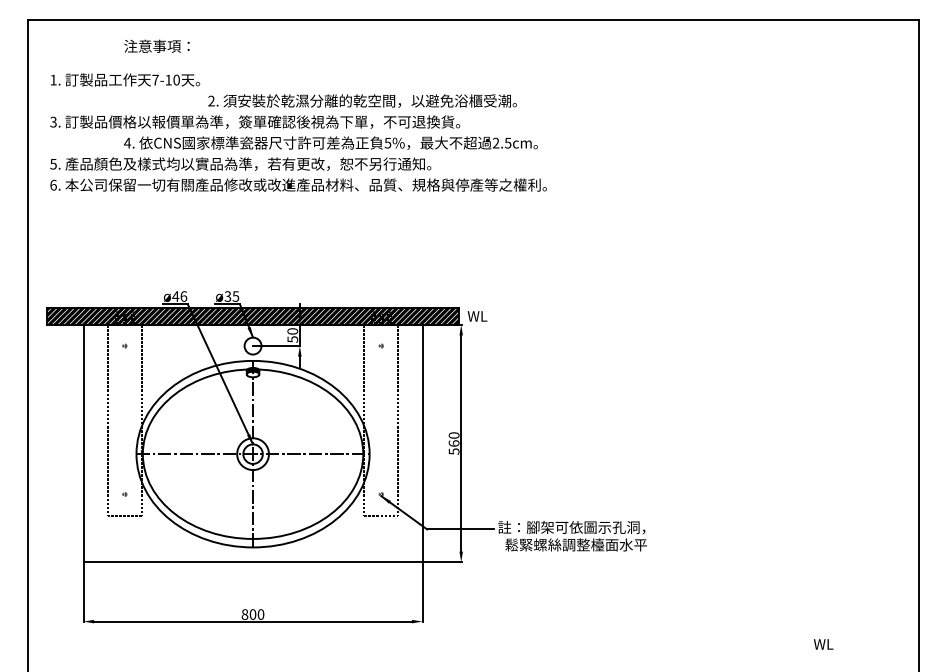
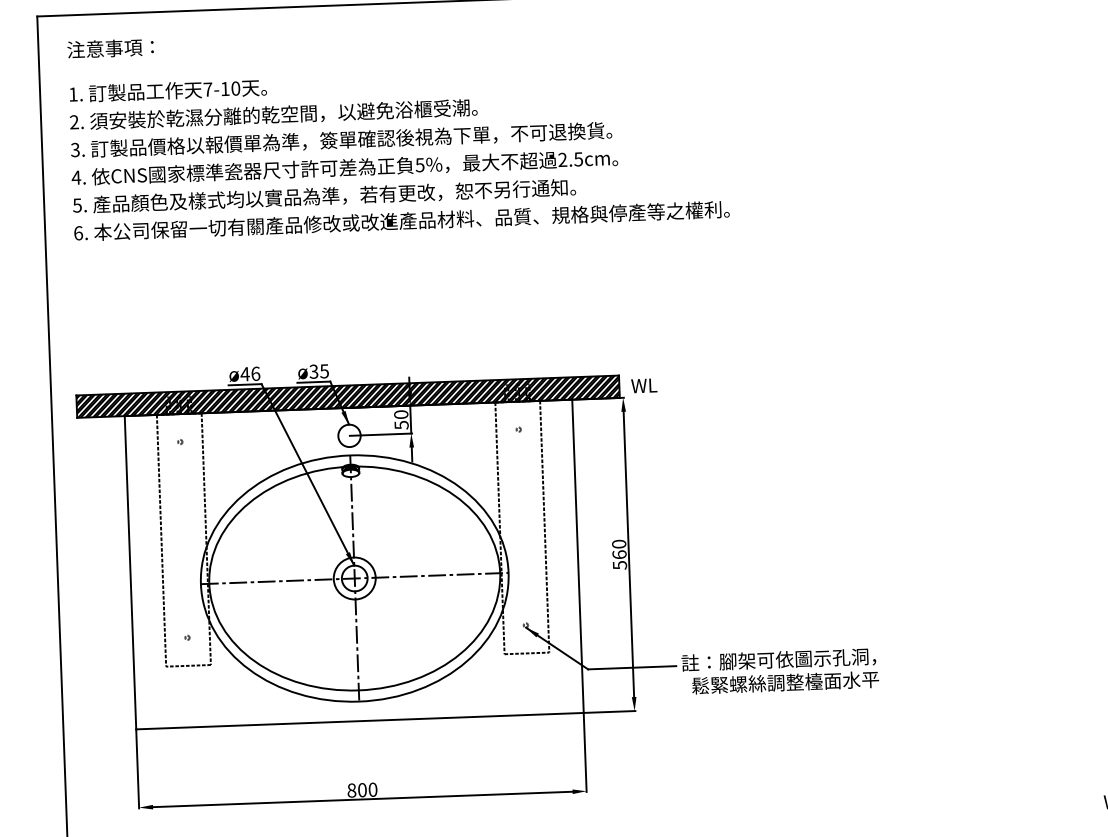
text: (156, 45) -> (109, 47), moved
text: (362, 100) -> (273, 114), moved
text: (330, 142) -> (344, 167), moved

